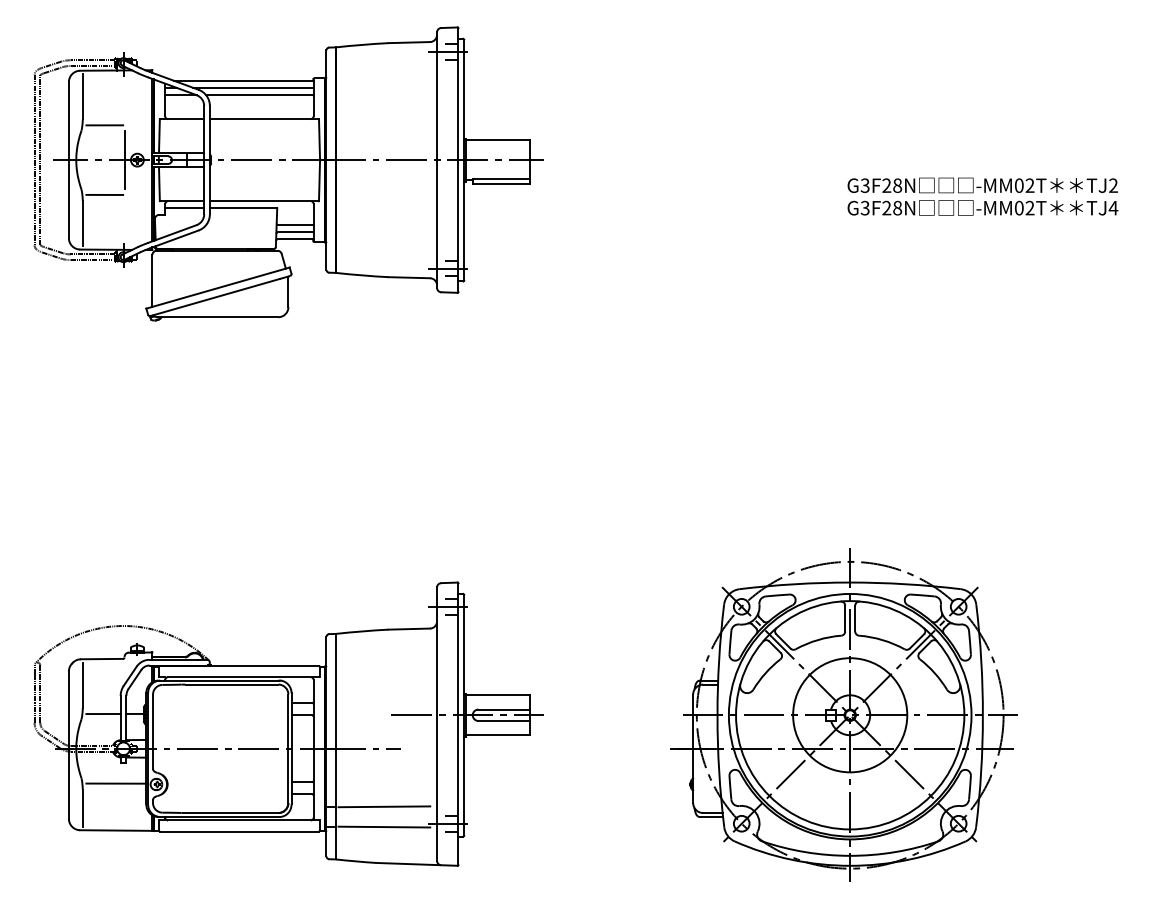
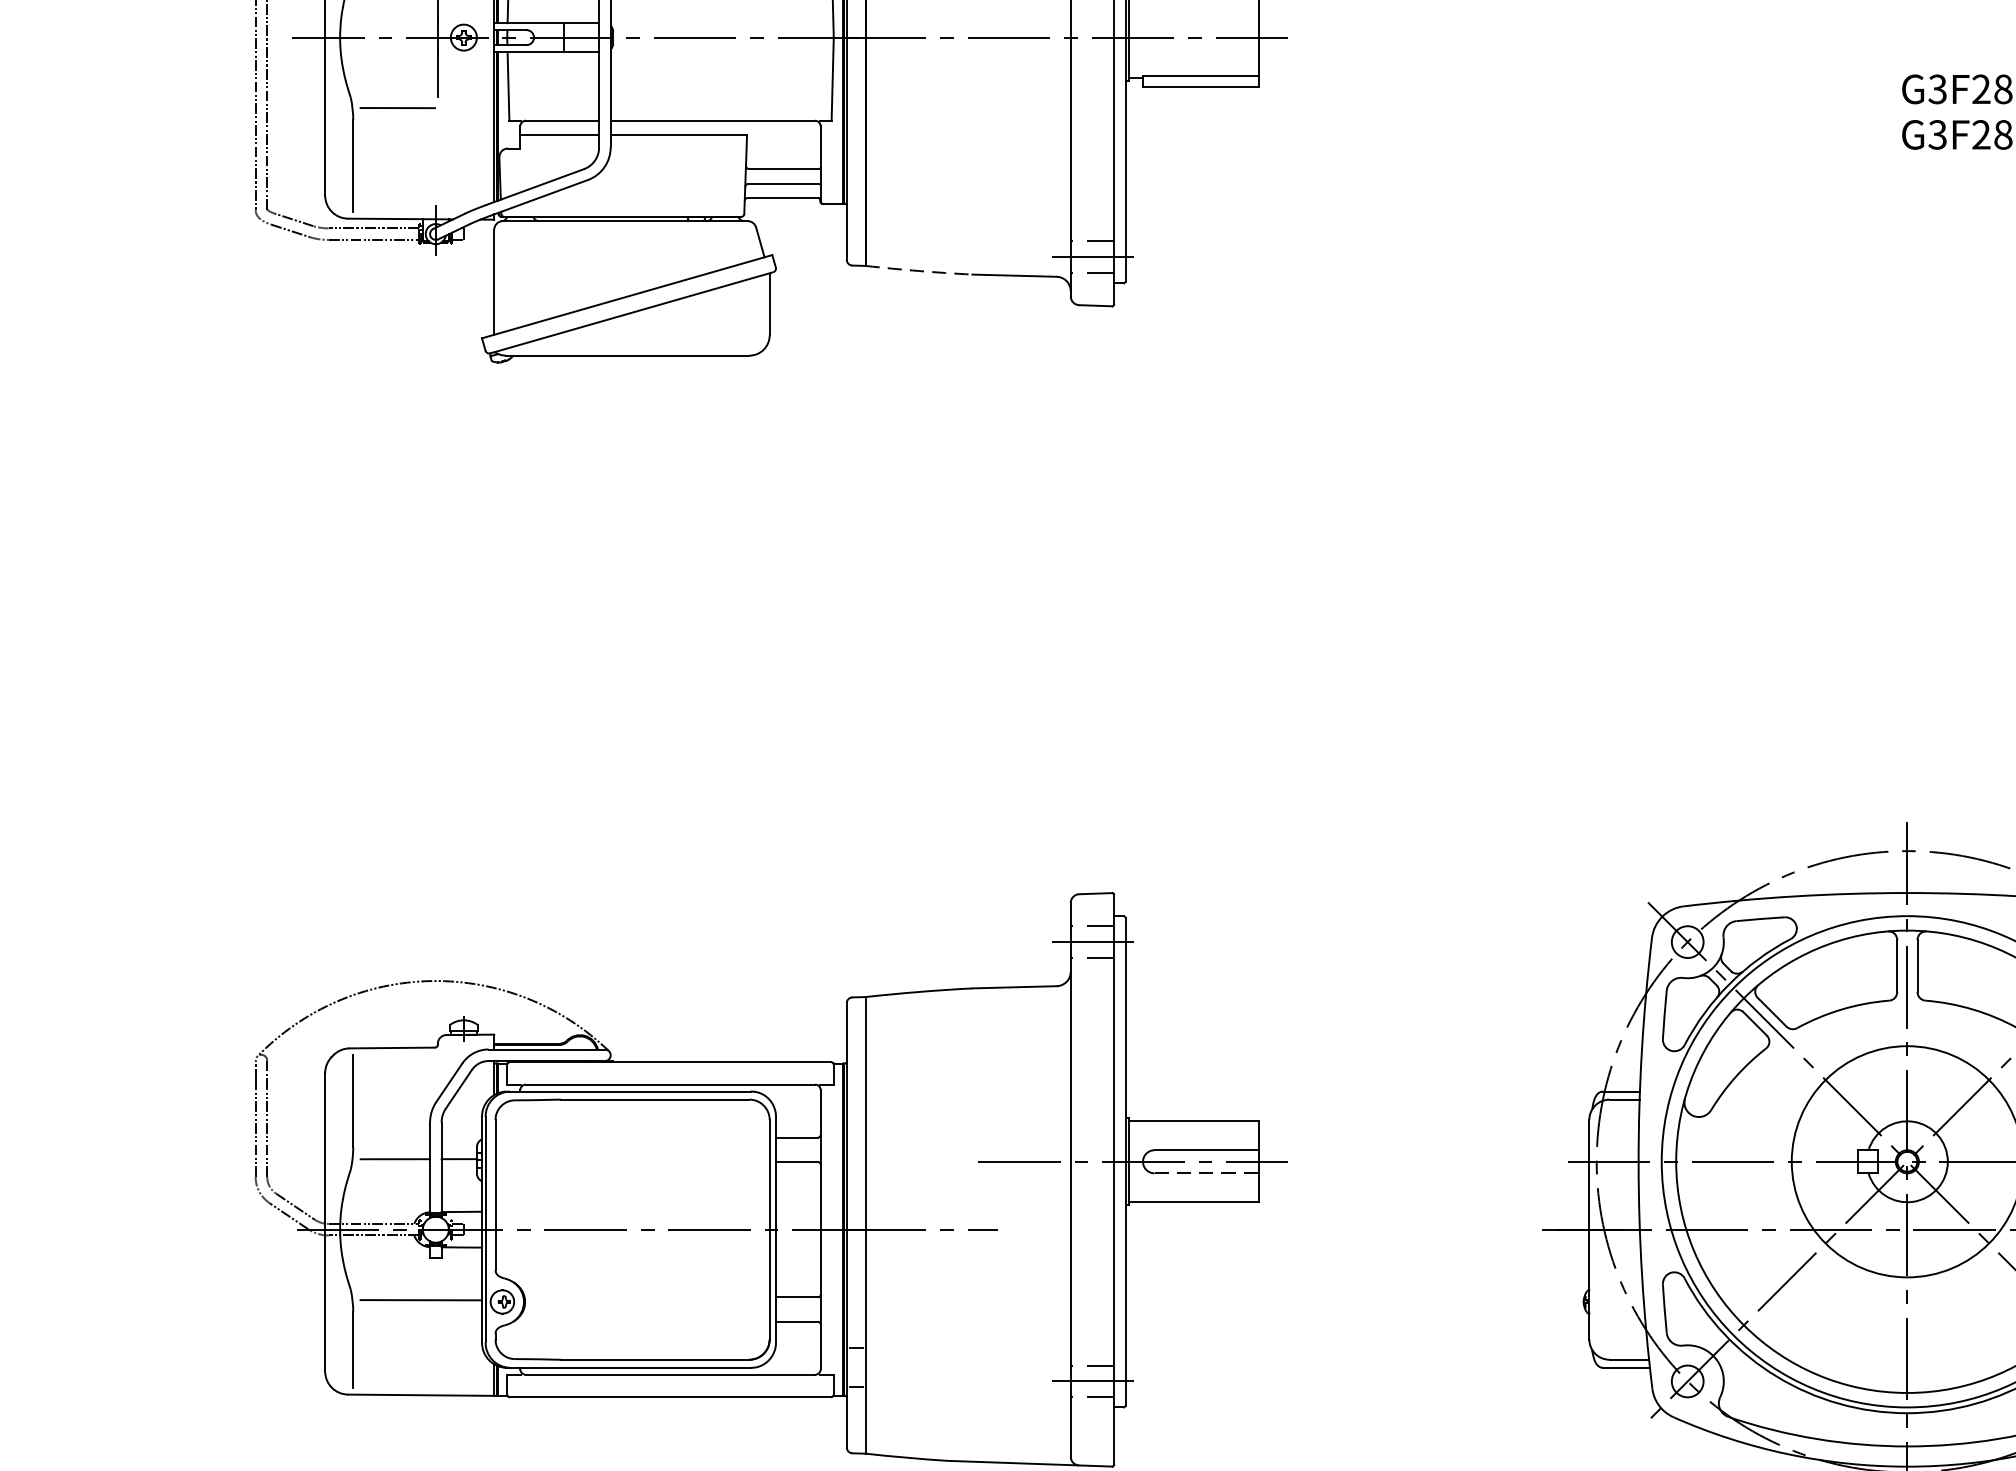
arc: (362, 275) -> (919, 271), solid -> dashed
line: (504, 720) -> (1207, 1172), solid -> dashed
line: (384, 806) -> (964, 1346), removed
line: (384, 826) -> (964, 1387), removed

